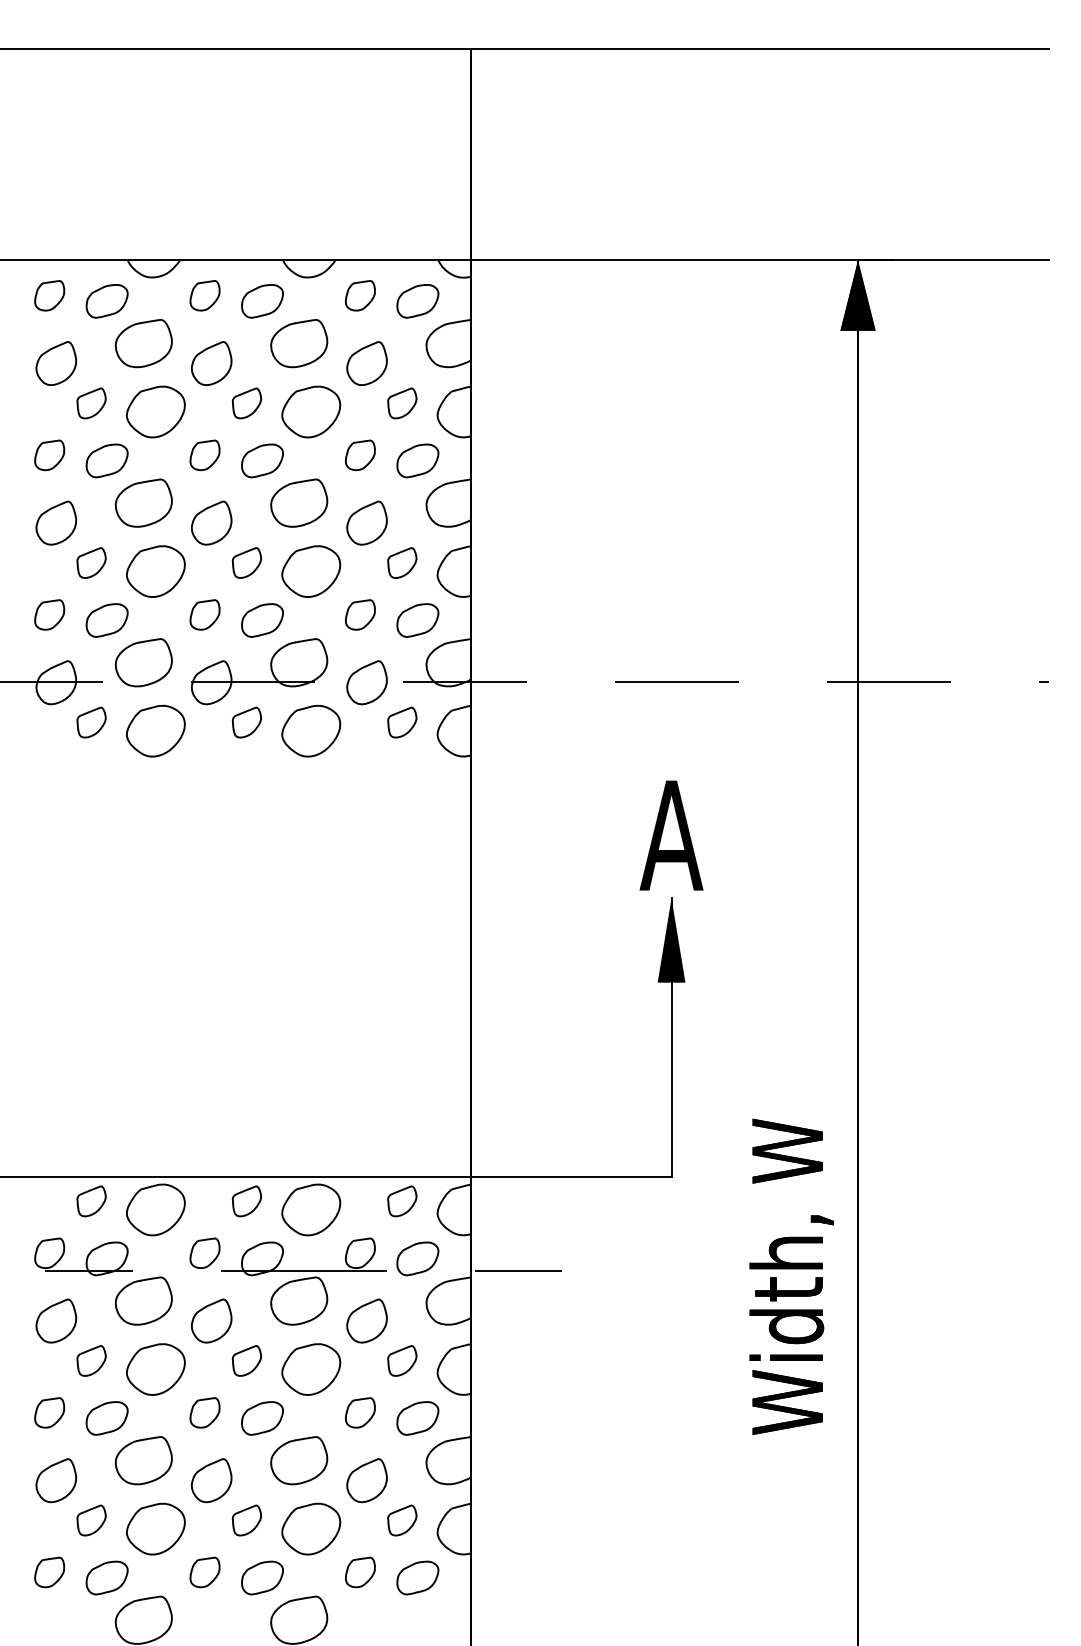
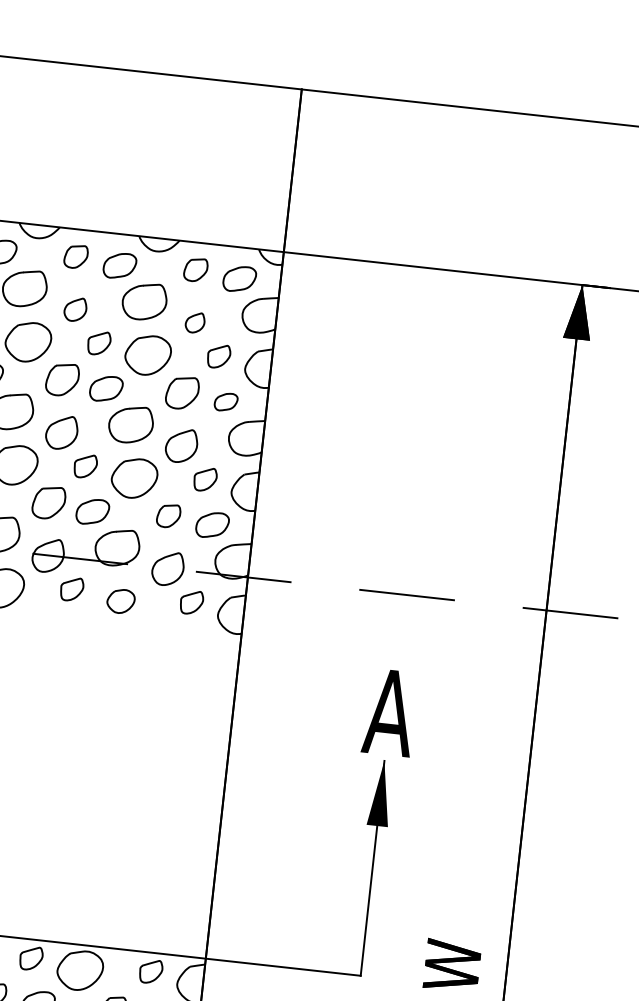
part: (211, 363) -> (75, 309), size x0.7
part: (366, 363) -> (194, 322), size x0.6
part: (204, 455) -> (62, 379), size x1.4
part: (359, 455) -> (181, 393), size x1.4
part: (417, 460) -> (225, 401), size x0.7
part: (204, 614) -> (48, 502), size x1.4
part: (311, 730) -> (121, 600), size x0.6

